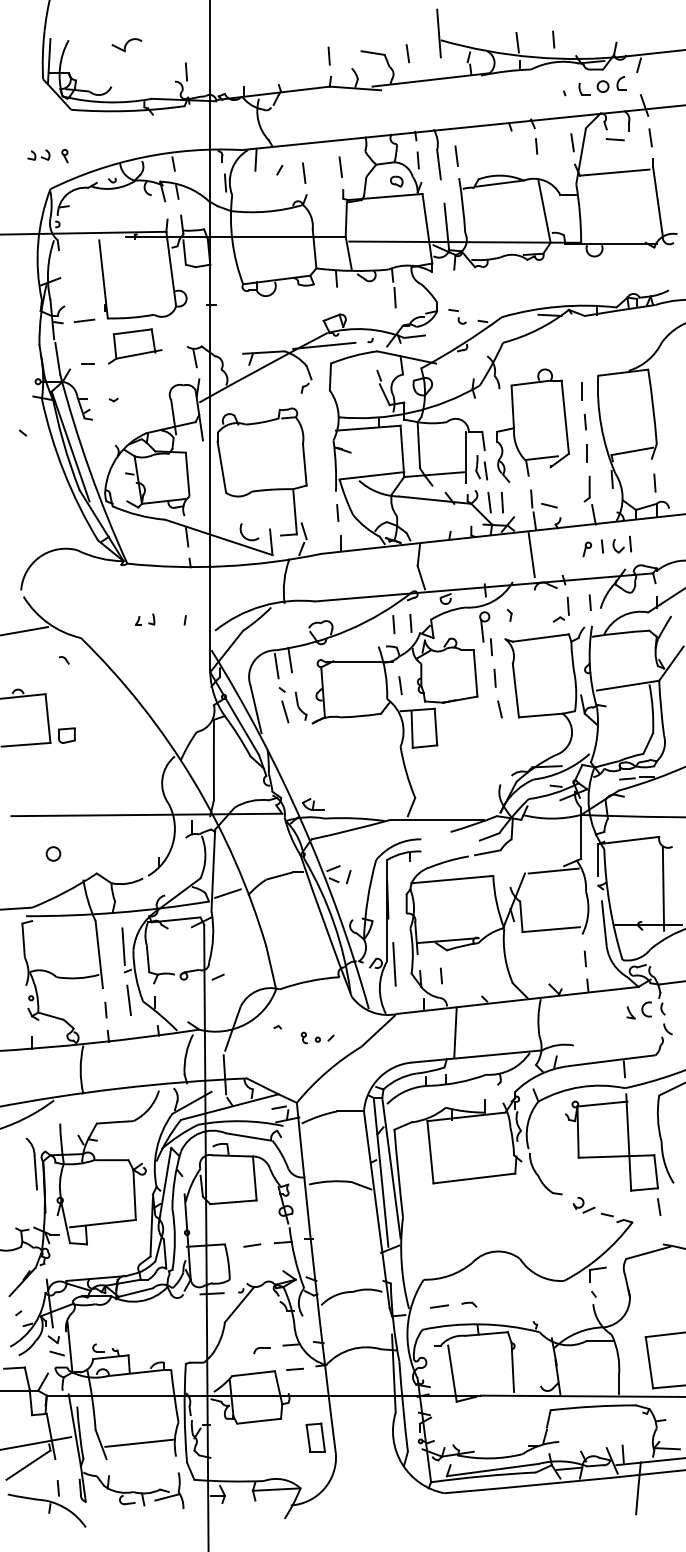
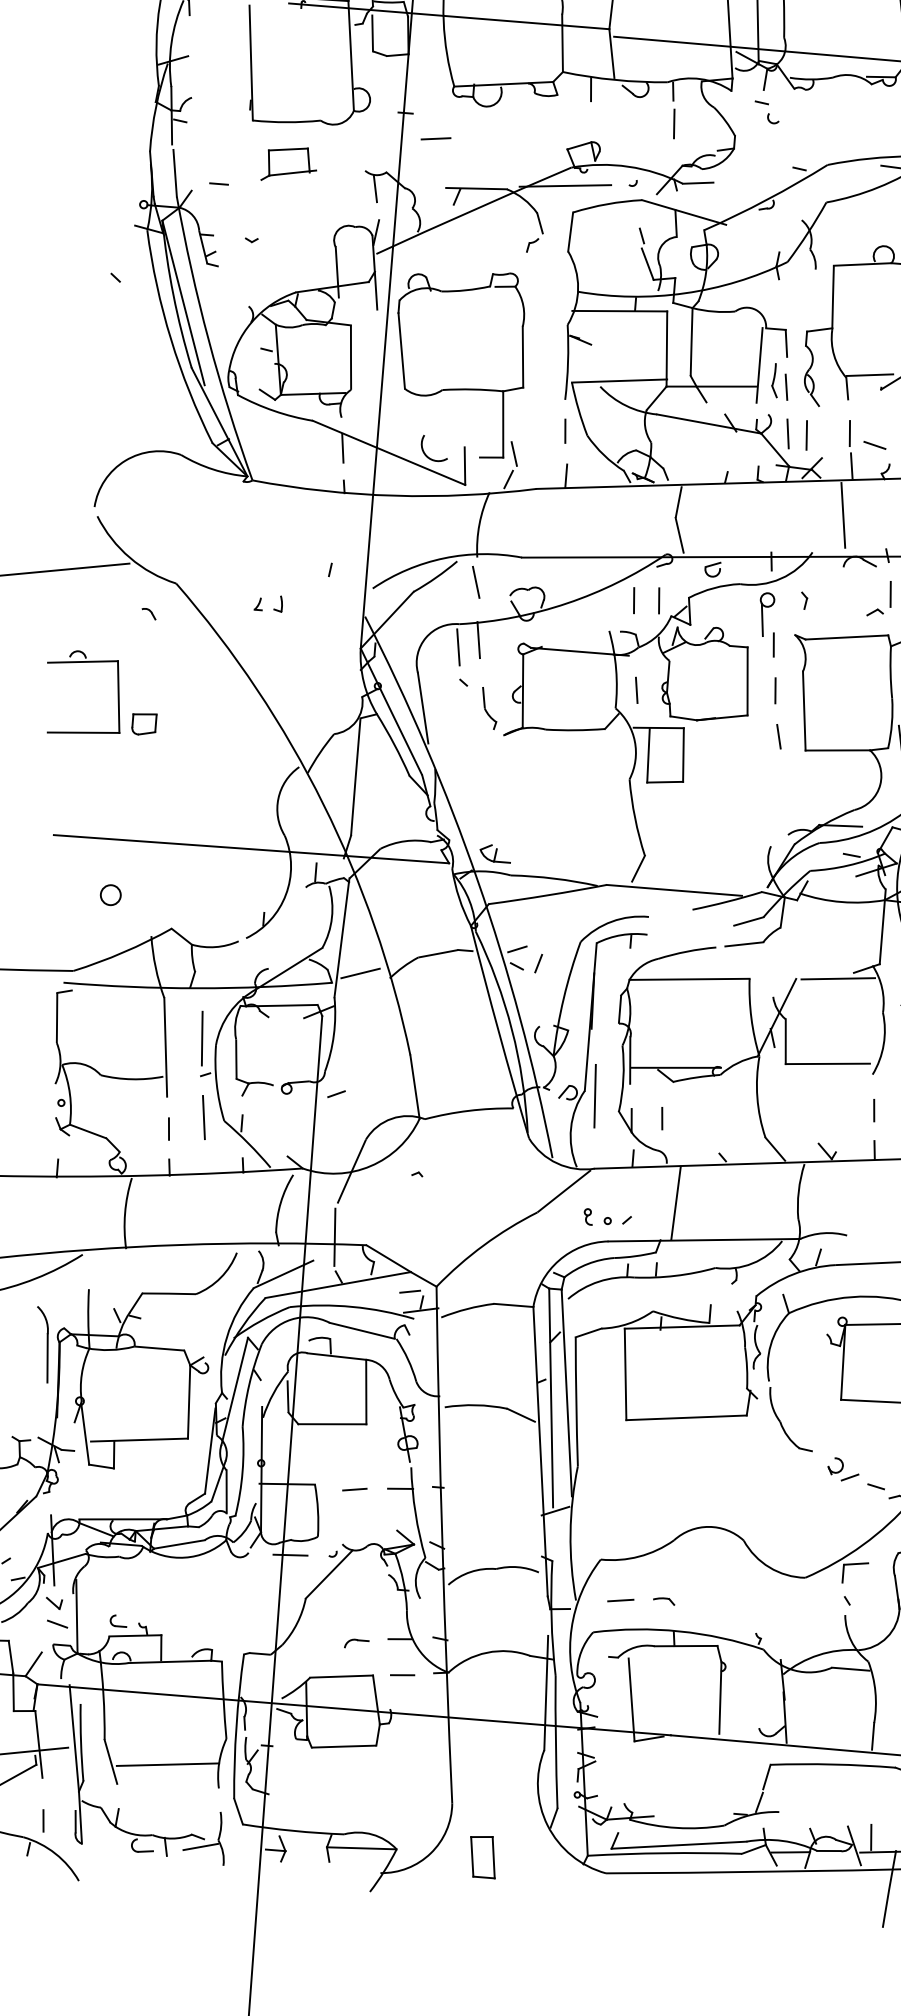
part: (457, 316) -> (766, 112), moved
line: (84, 320) -> (435, 138), moved
part: (135, 346) -> (289, 164), size x0.7
part: (145, 619) -> (269, 603), moved
line: (285, 711) -> (476, 581), moved
part: (317, 1037) -> (607, 1217), moved
part: (315, 1437) -> (482, 1856), moved

